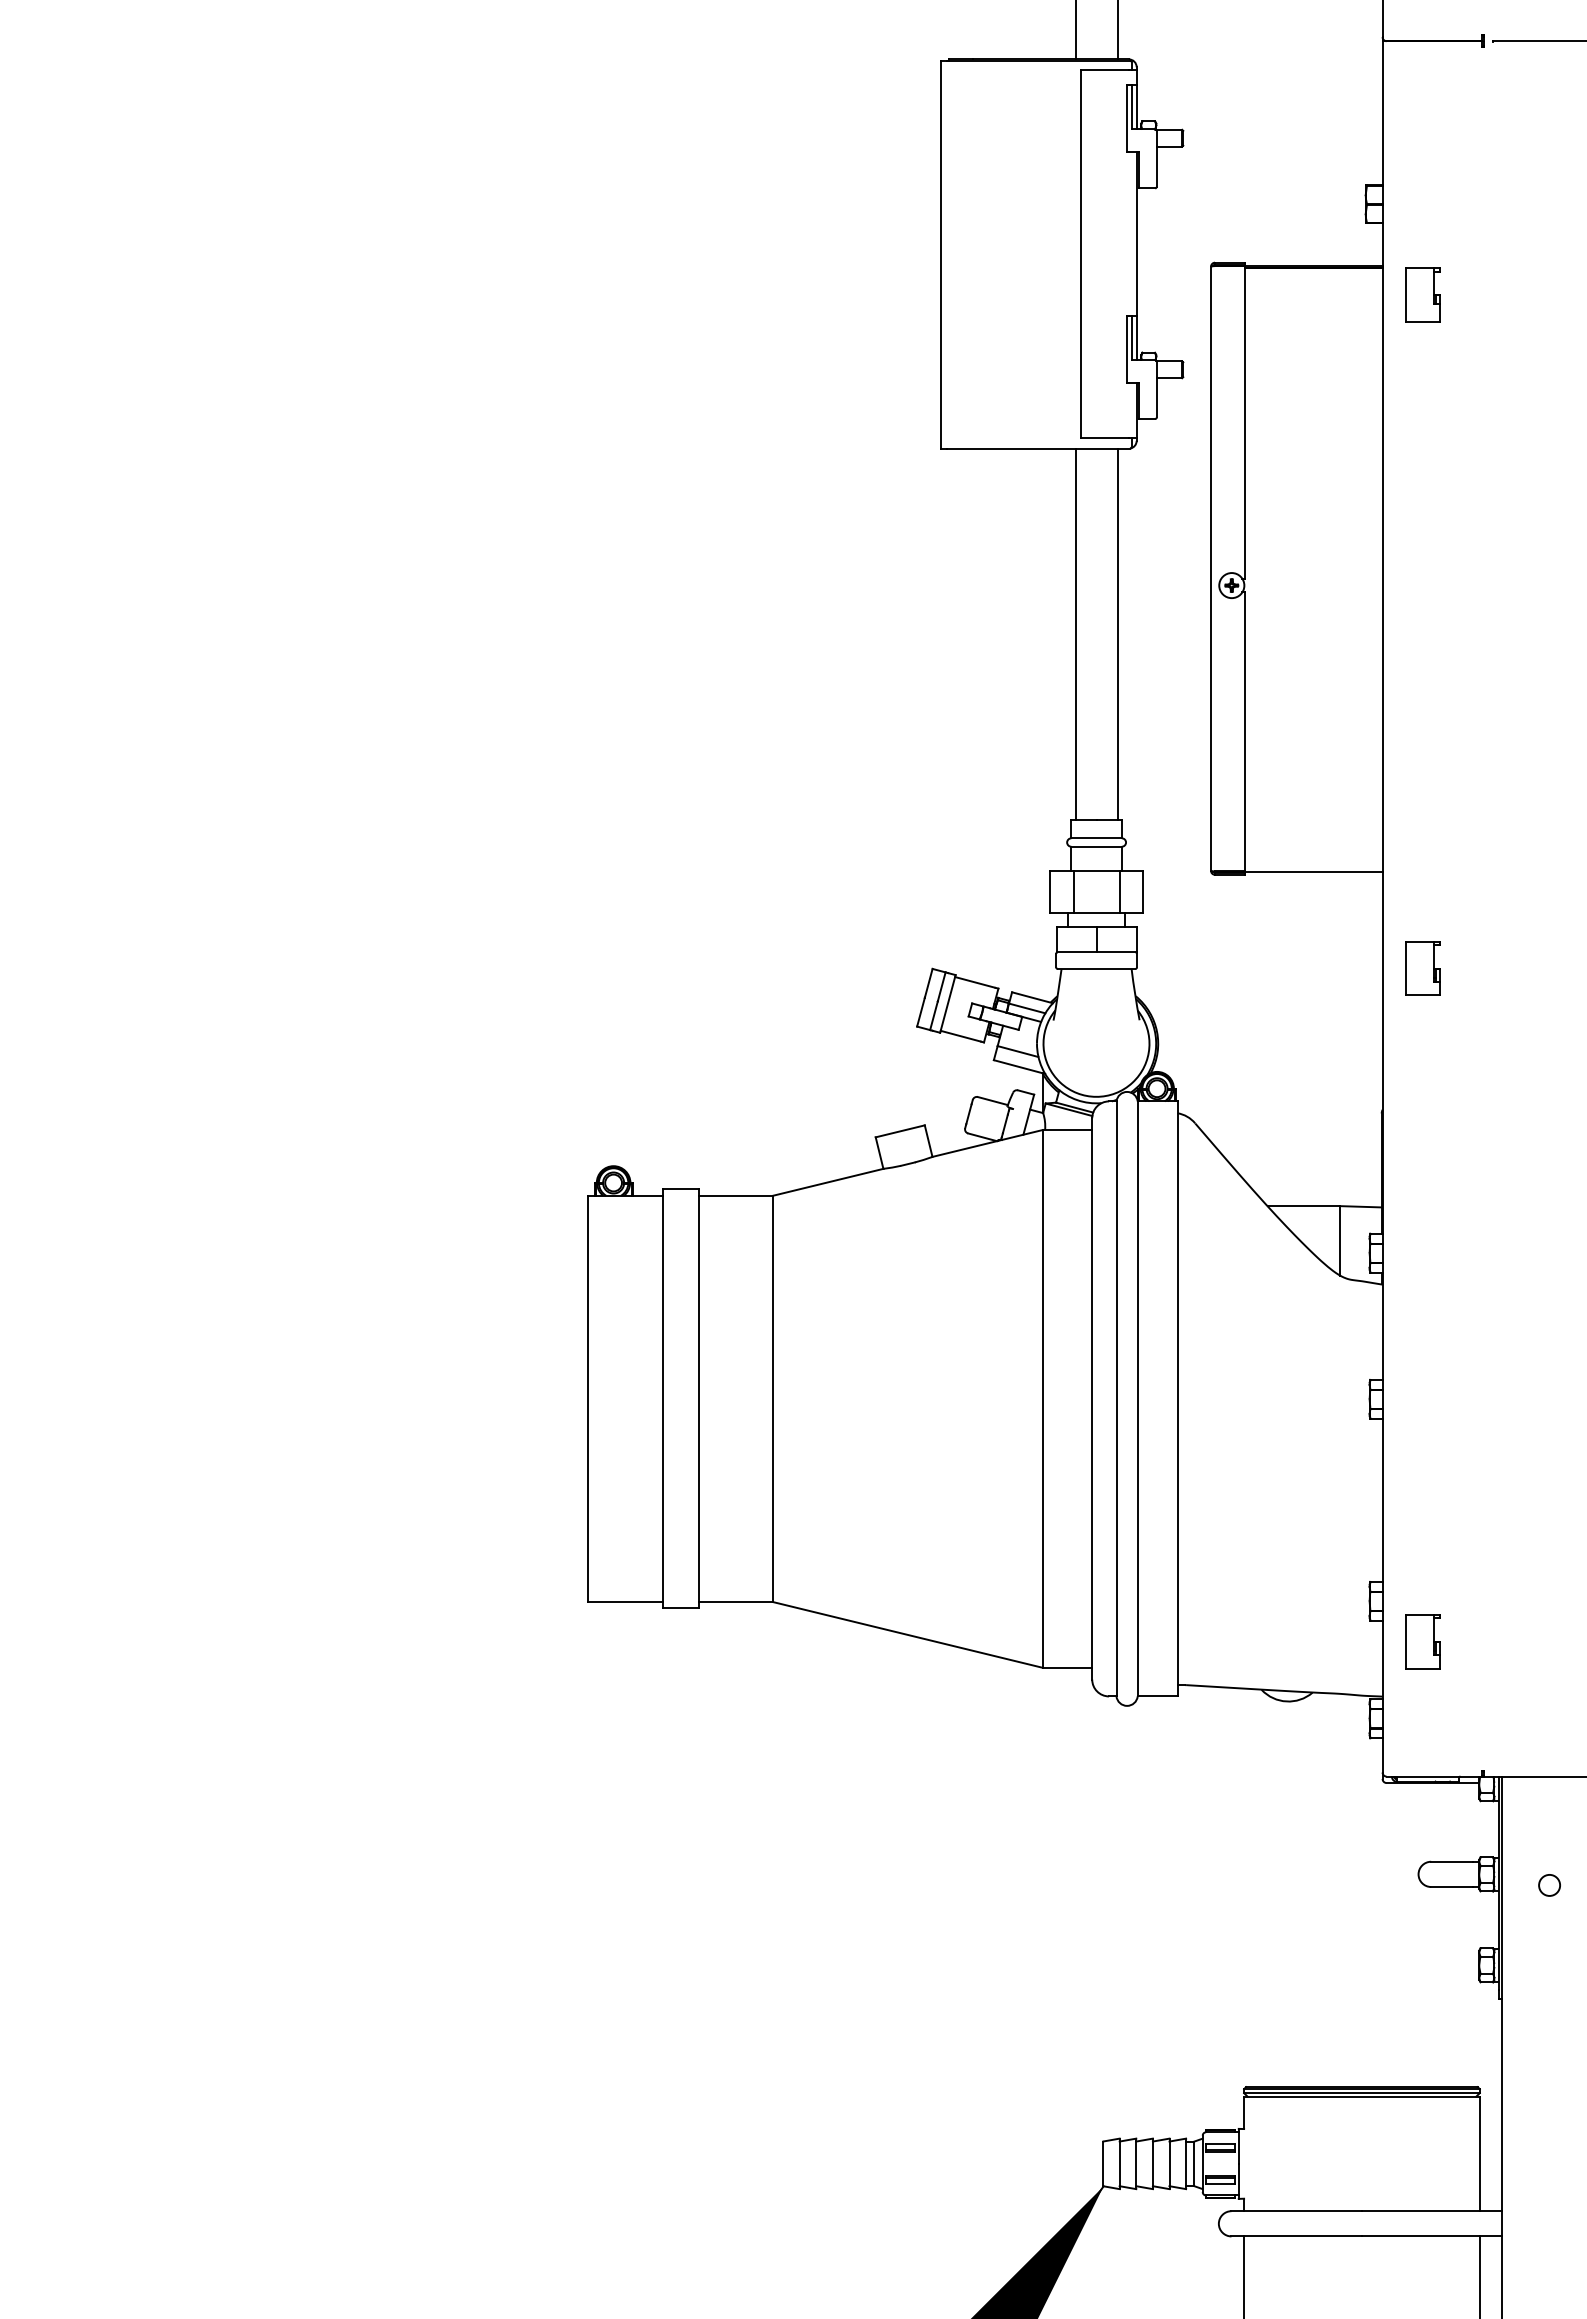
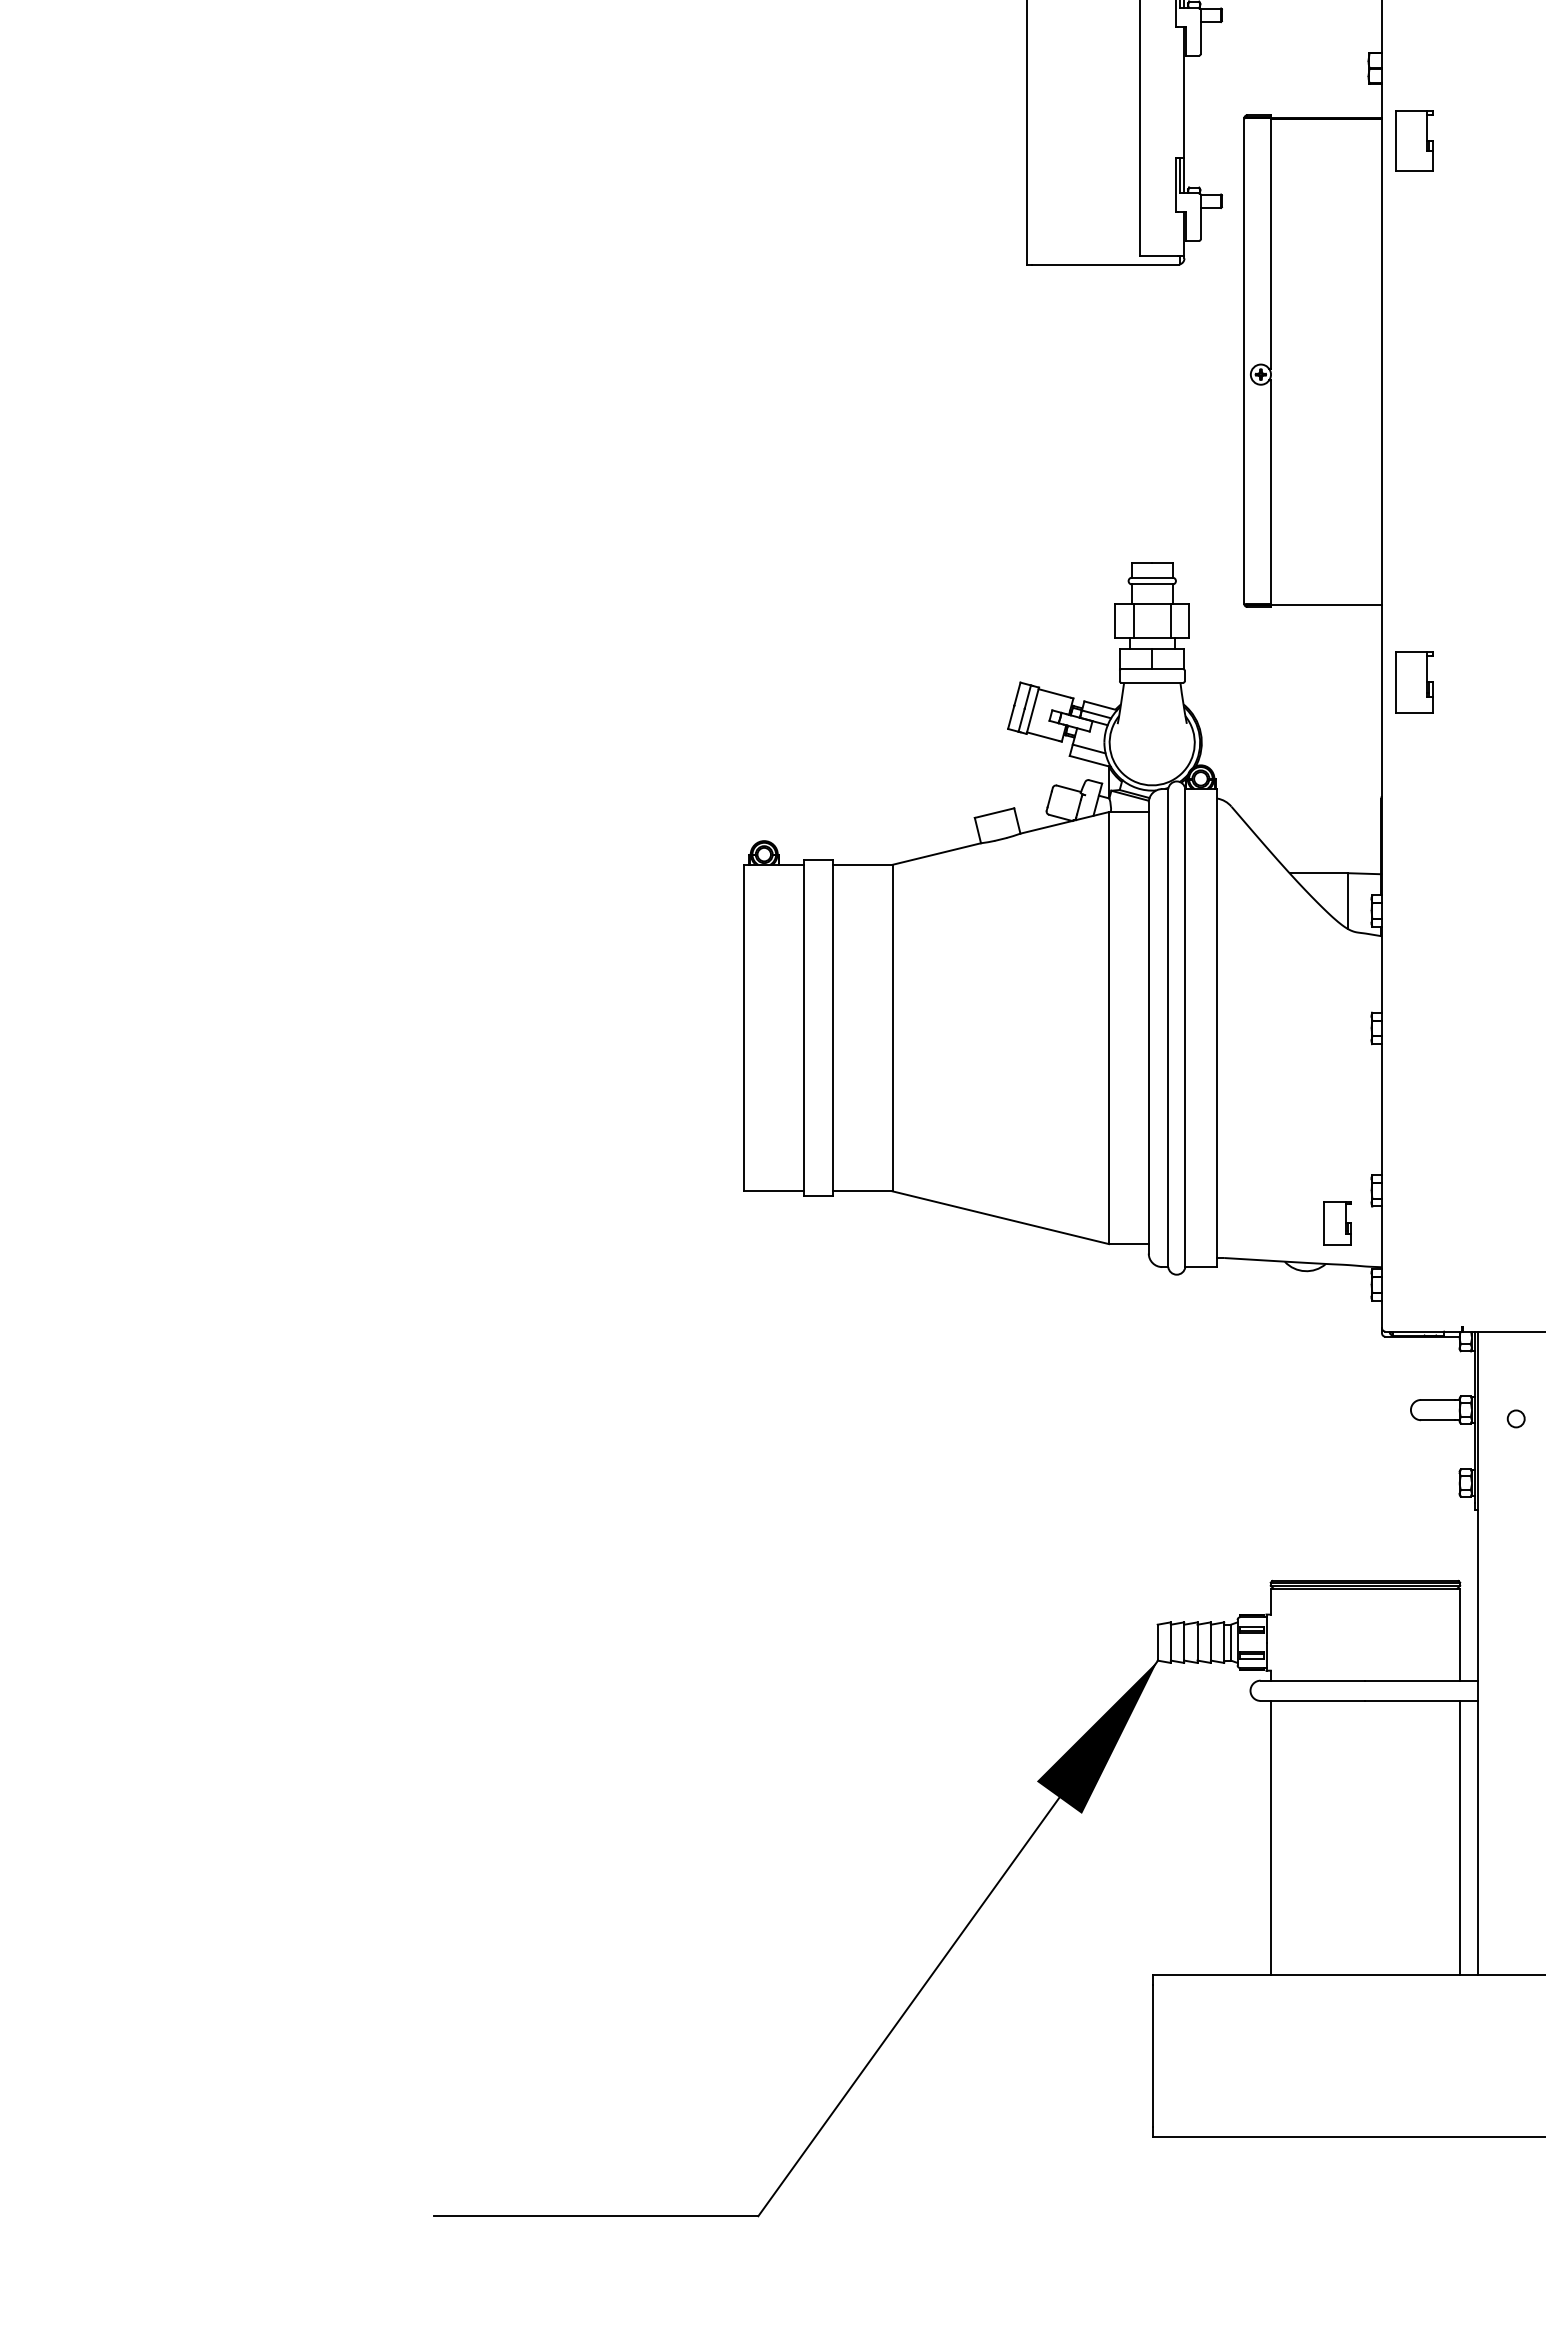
part: (1422, 295) -> (1414, 141), size x1.4
line: (1075, 633) -> (1135, 413), removed
line: (1118, 633) -> (1169, 413), removed
part: (1422, 968) -> (1414, 682), size x1.4
part: (1422, 1642) -> (1337, 1223), moved

